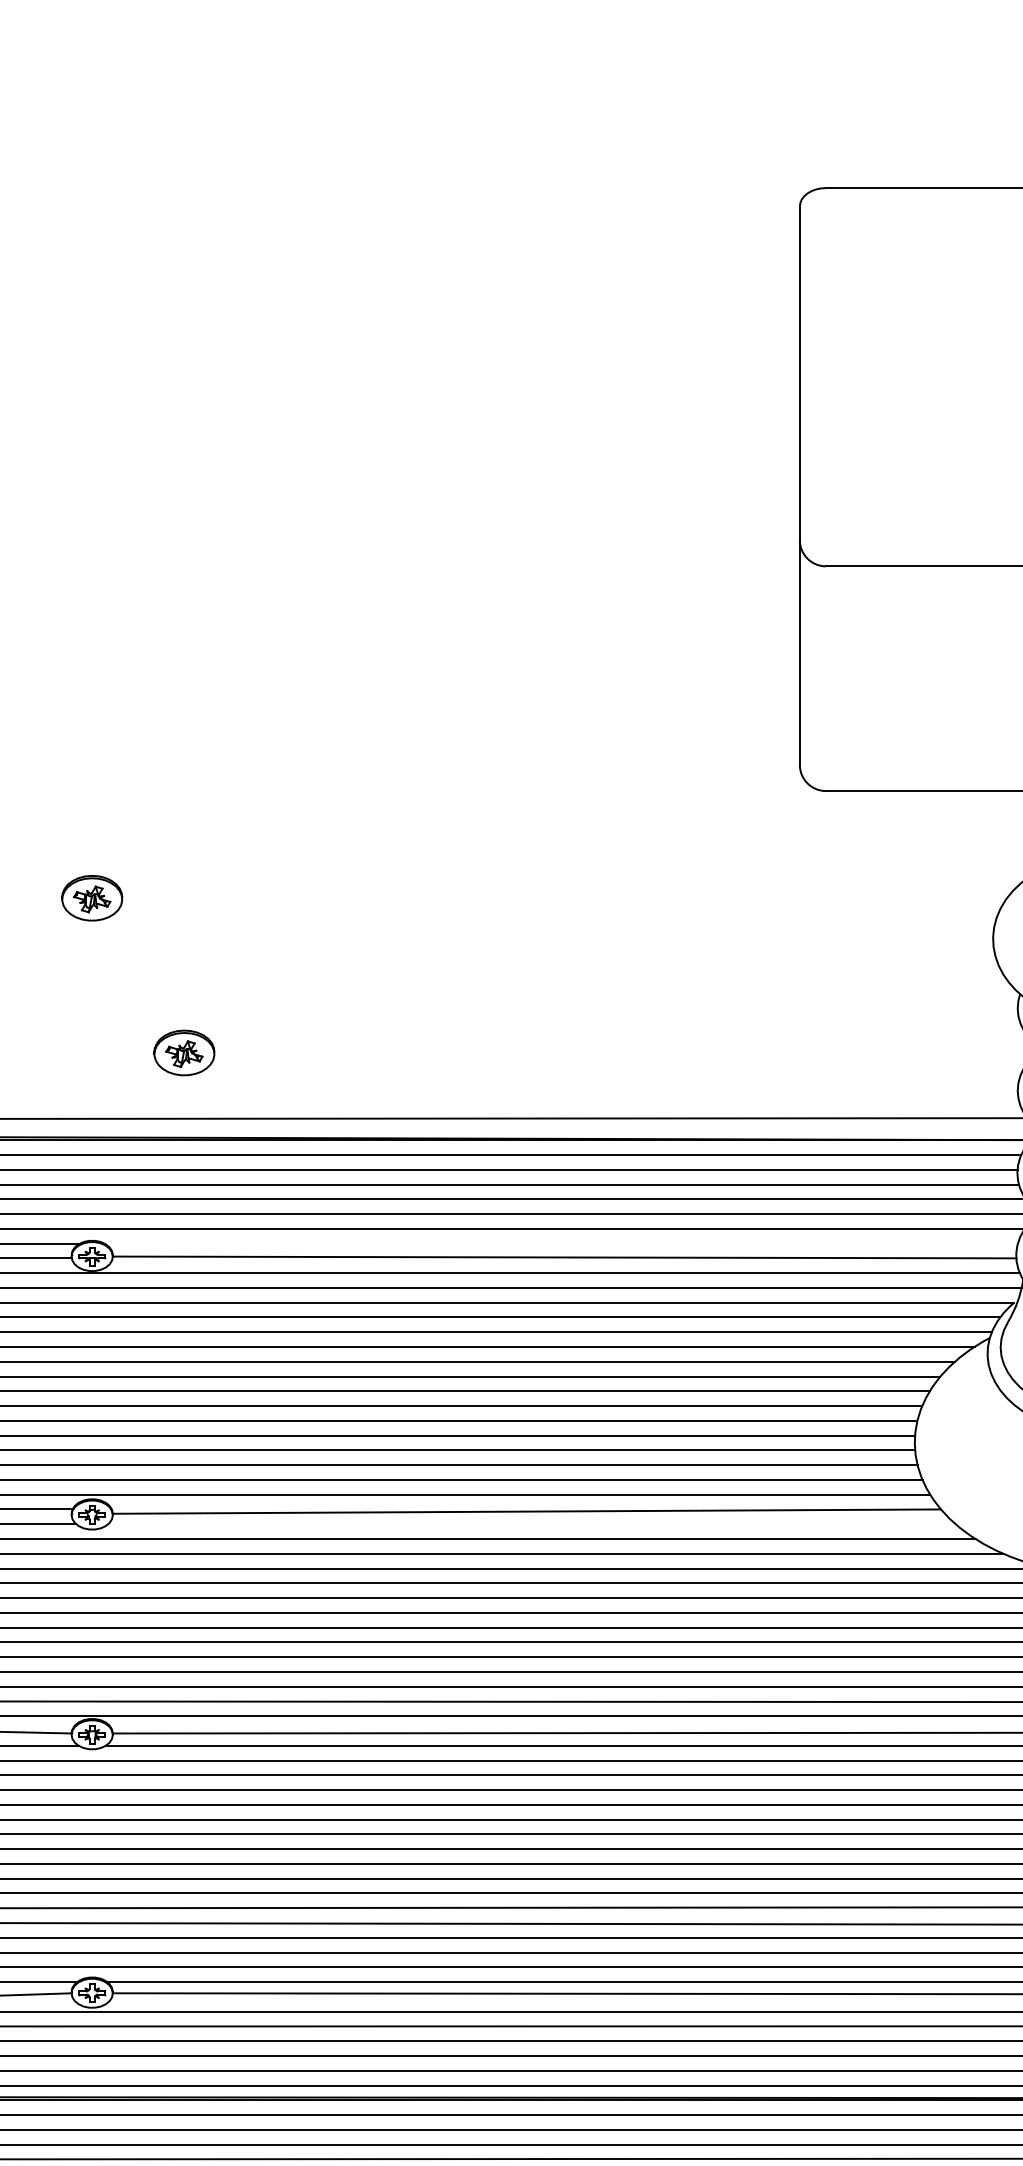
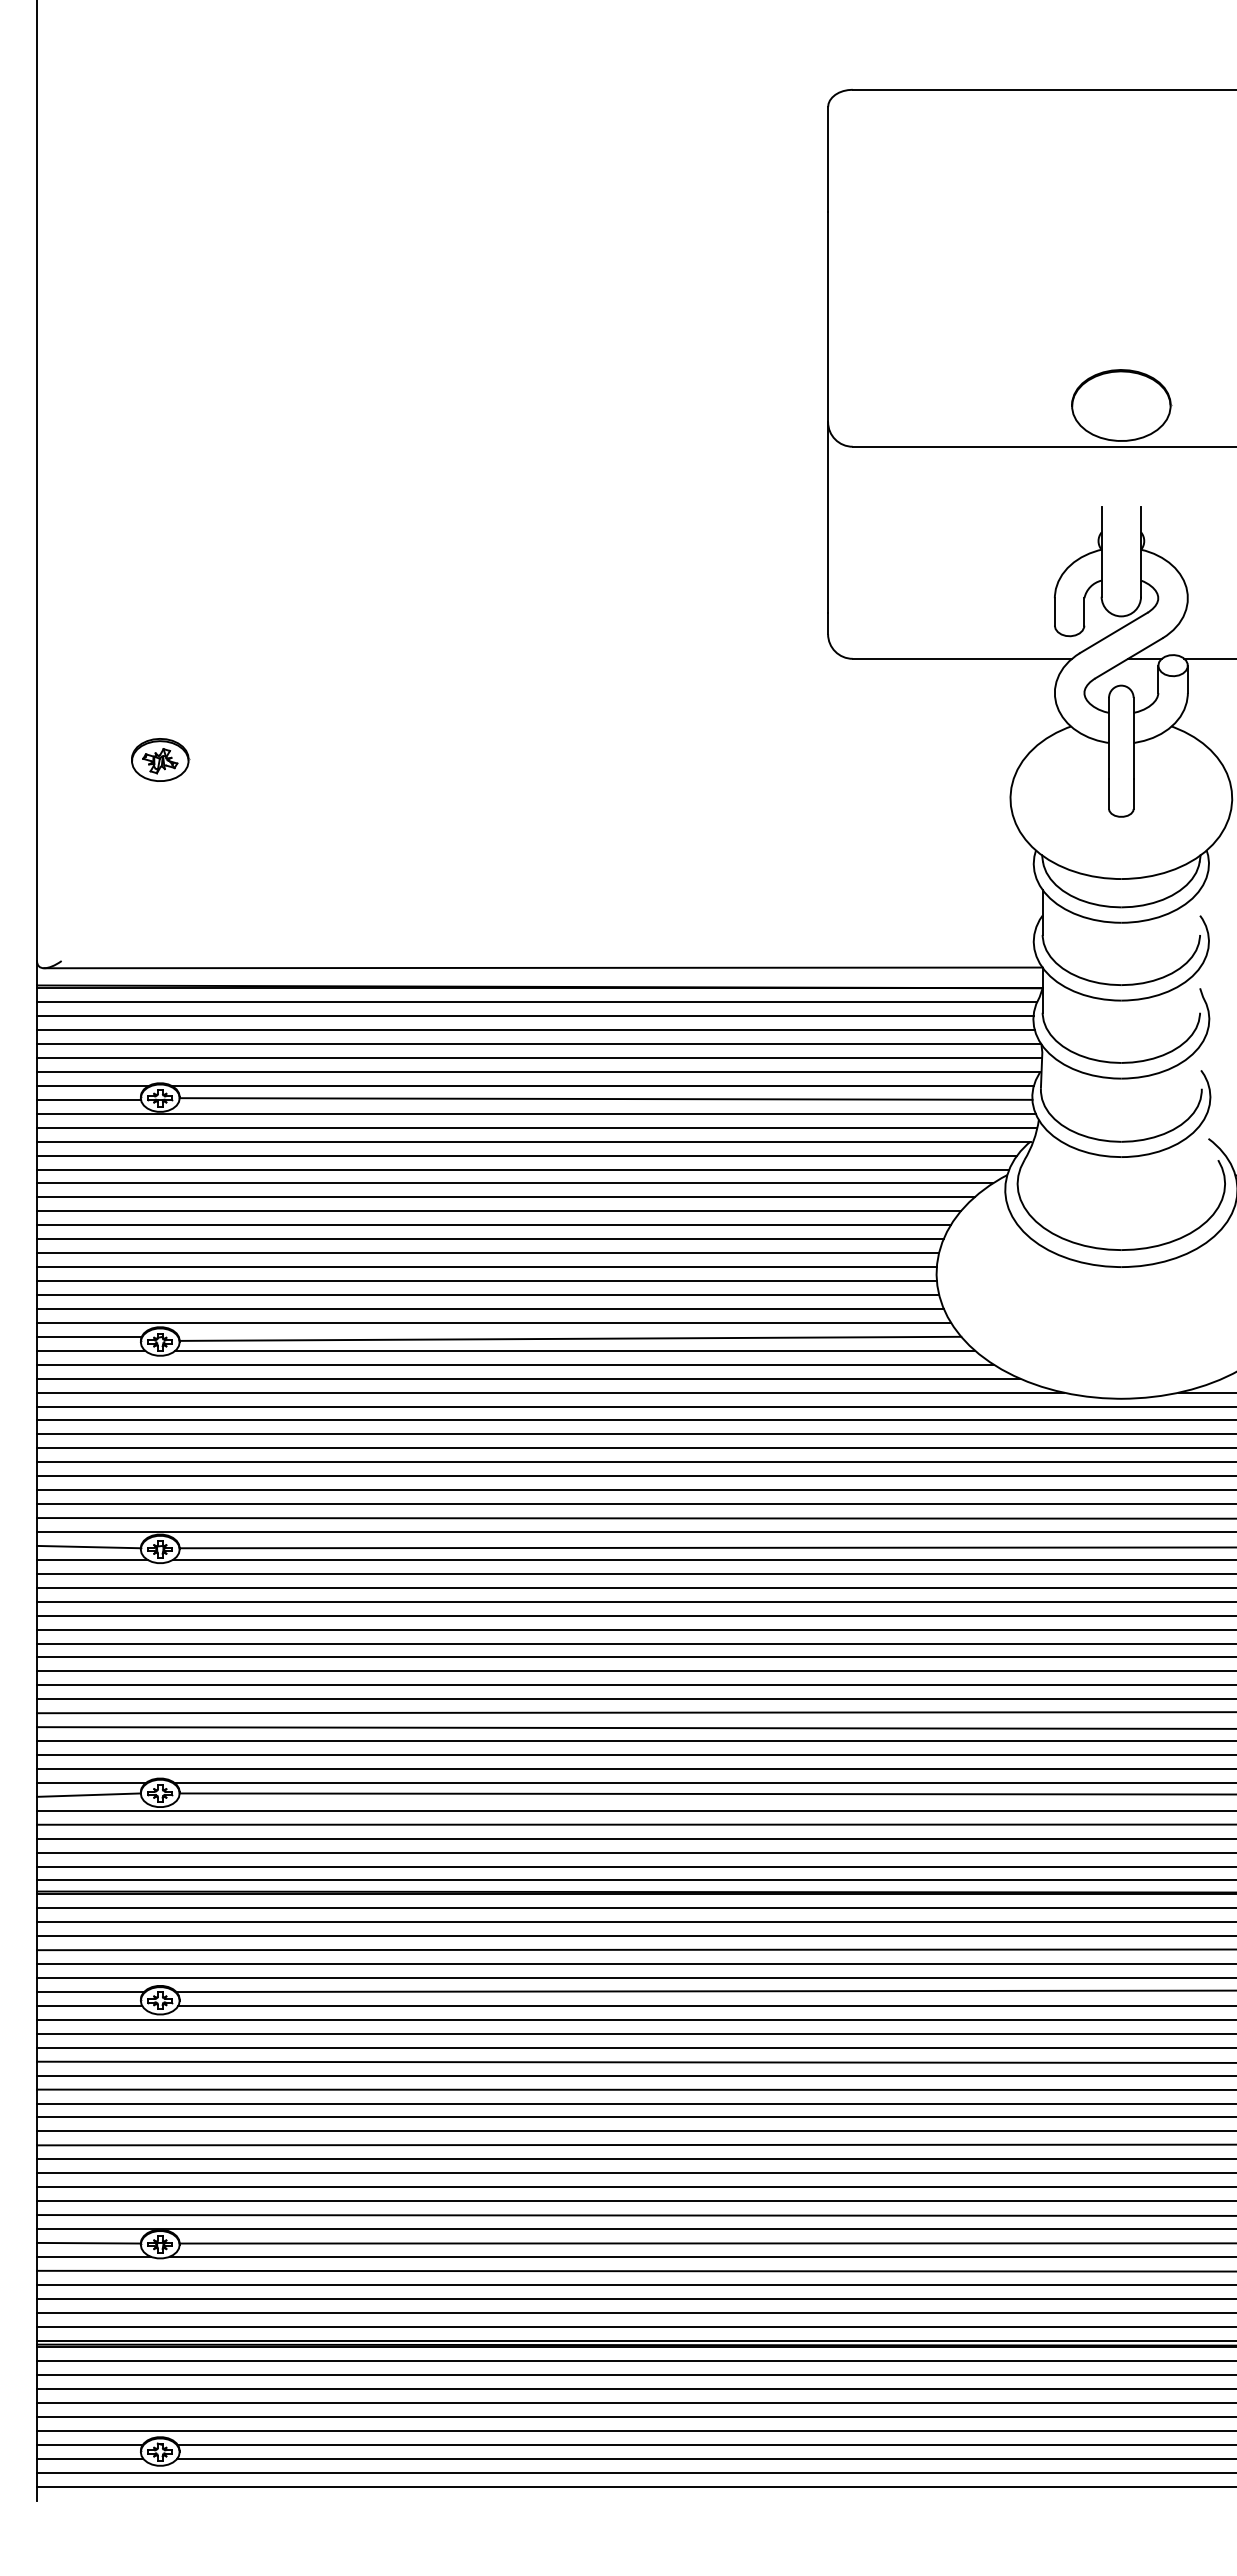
part: (184, 1052) -> (247, 905), removed
line: (560, 1243) -> (602, 1085), added
line: (532, 1523) -> (575, 1350), added

